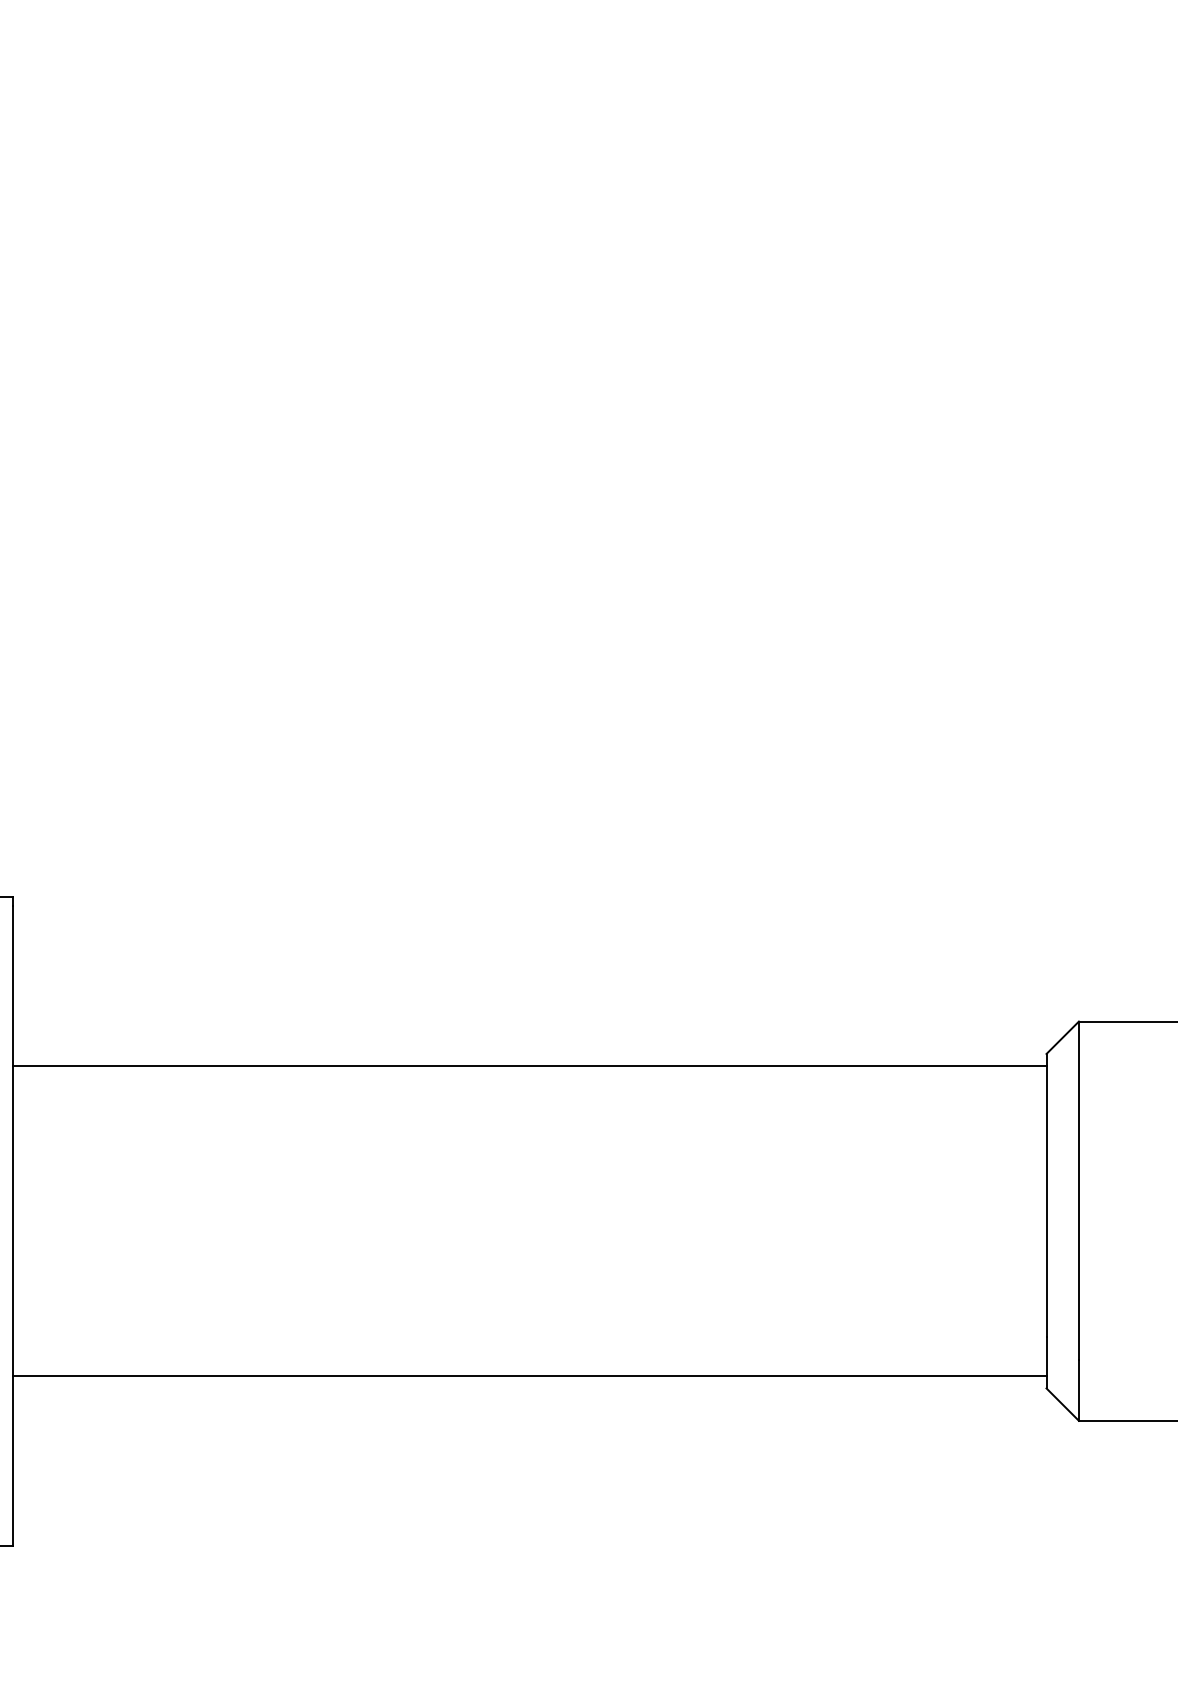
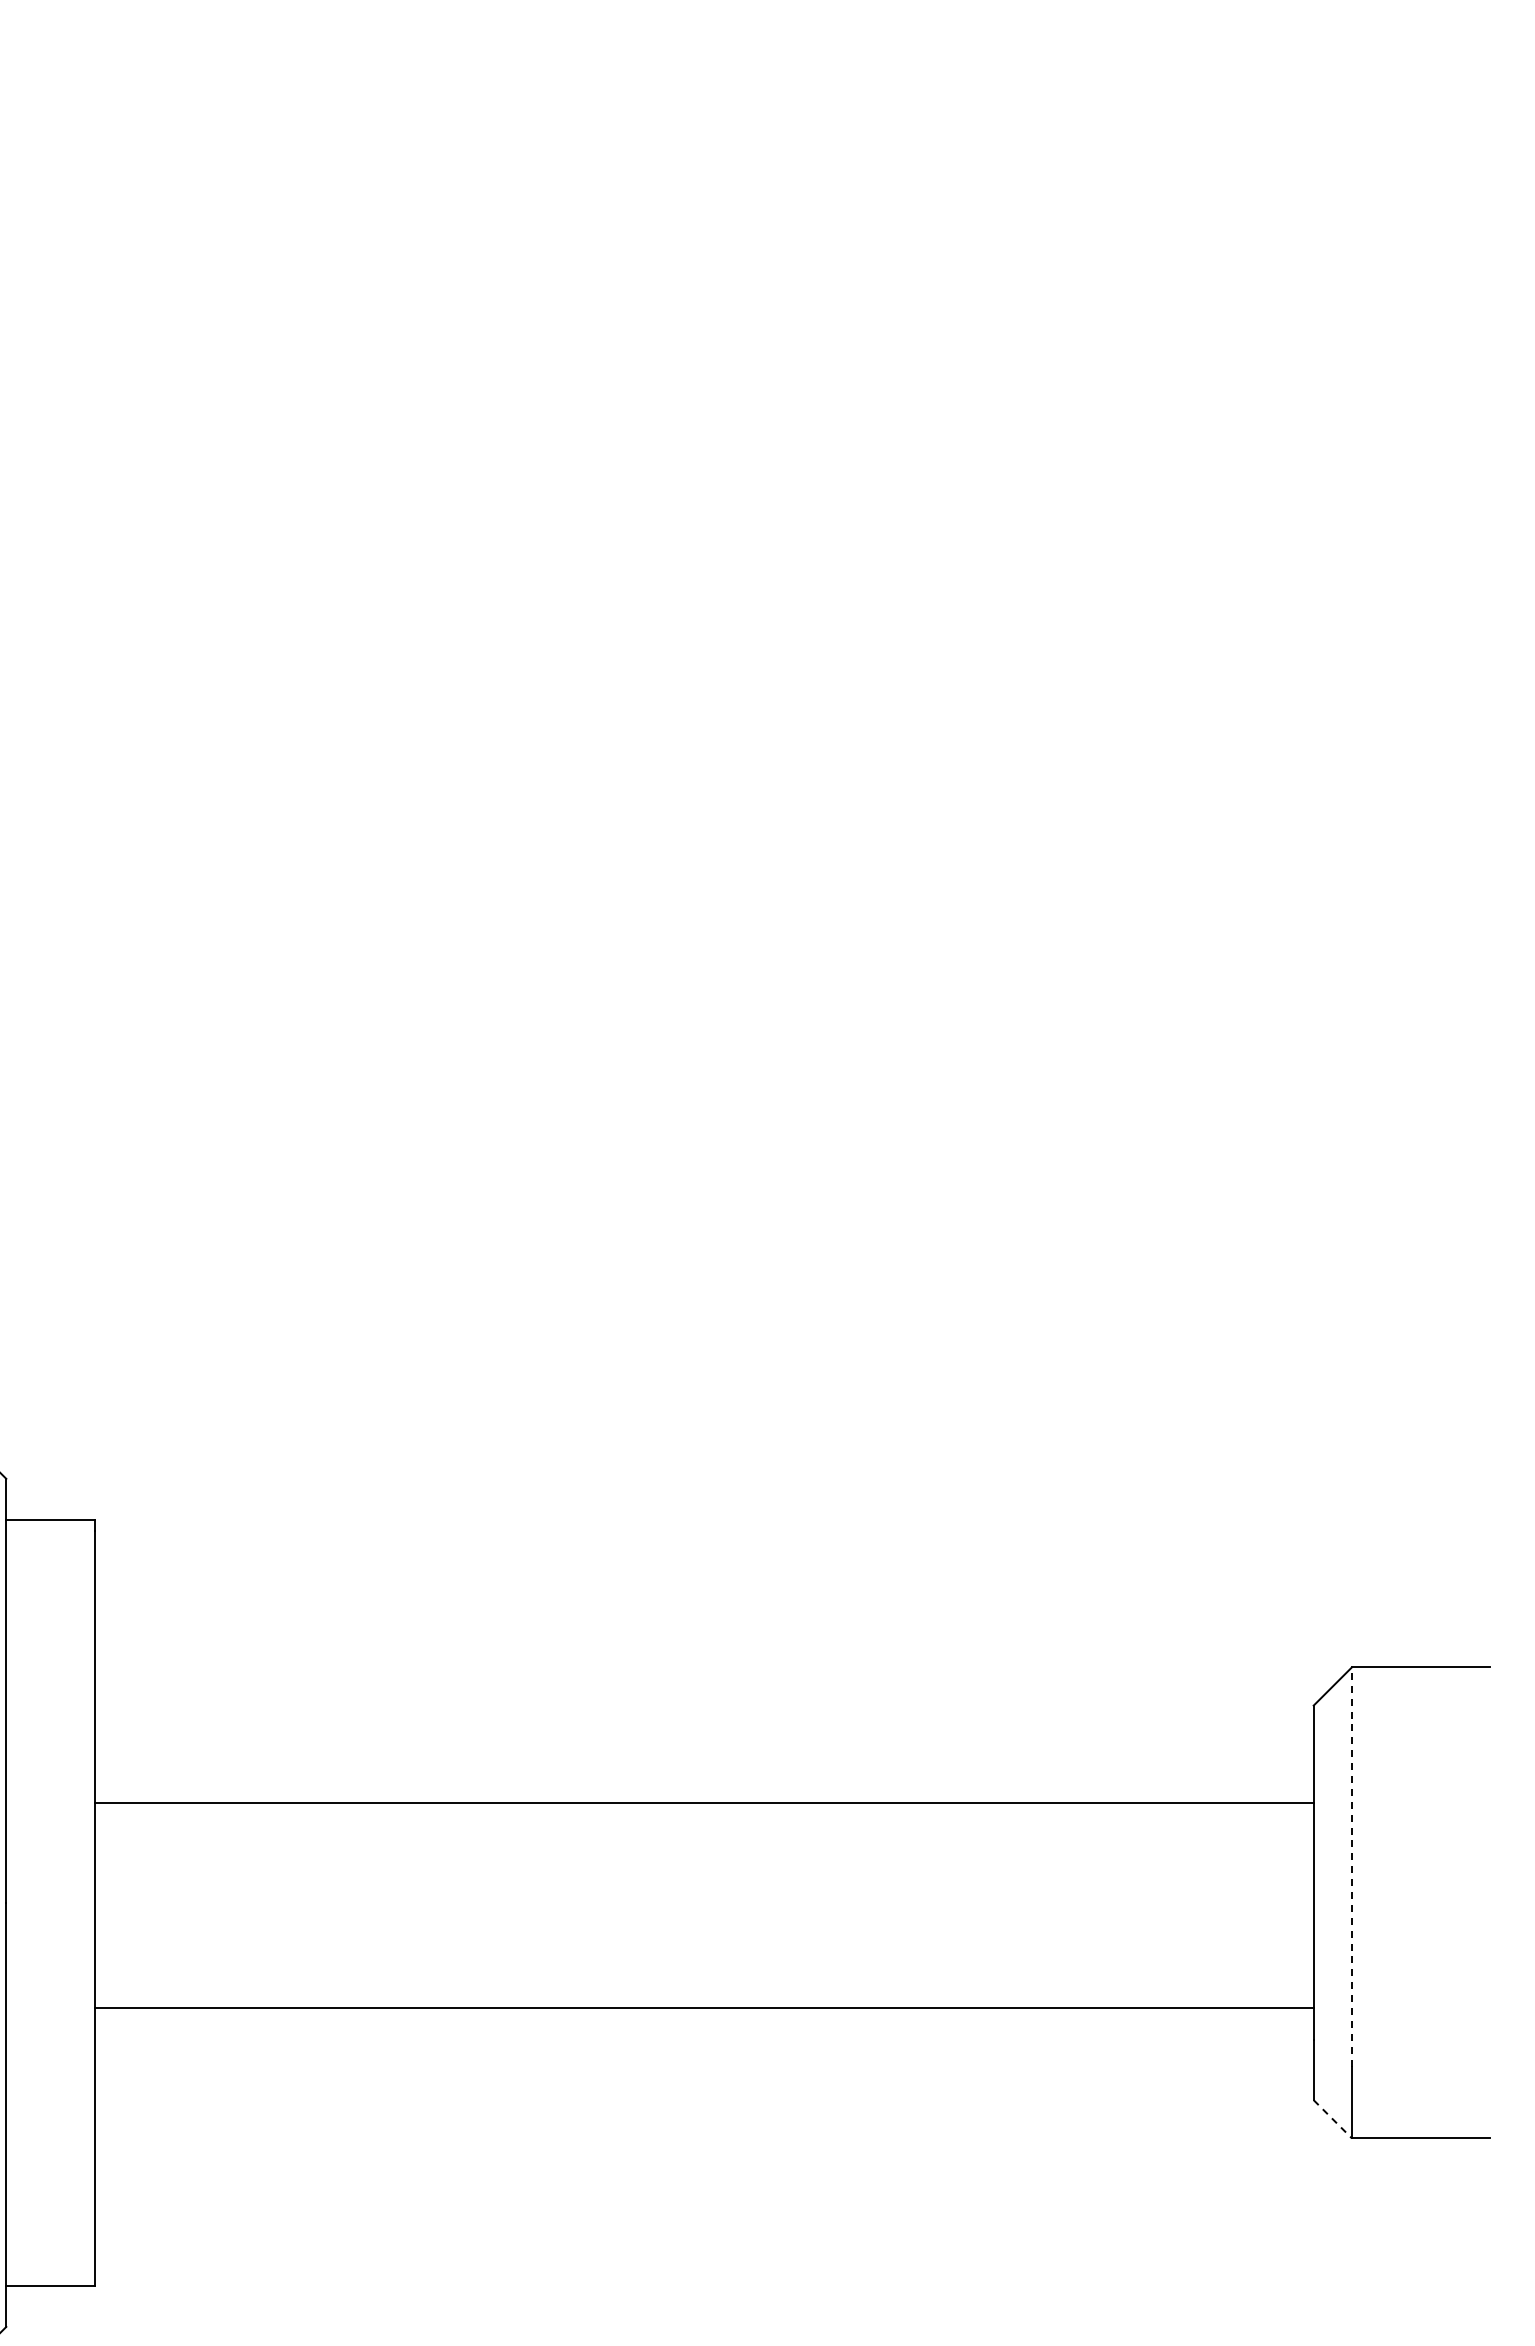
line: (529, 1066) -> (703, 1803), moved
line: (1078, 1190) -> (1351, 1866), solid -> dashed
line: (529, 1375) -> (703, 2008), moved
line: (1063, 1404) -> (1333, 2119), solid -> dashed

